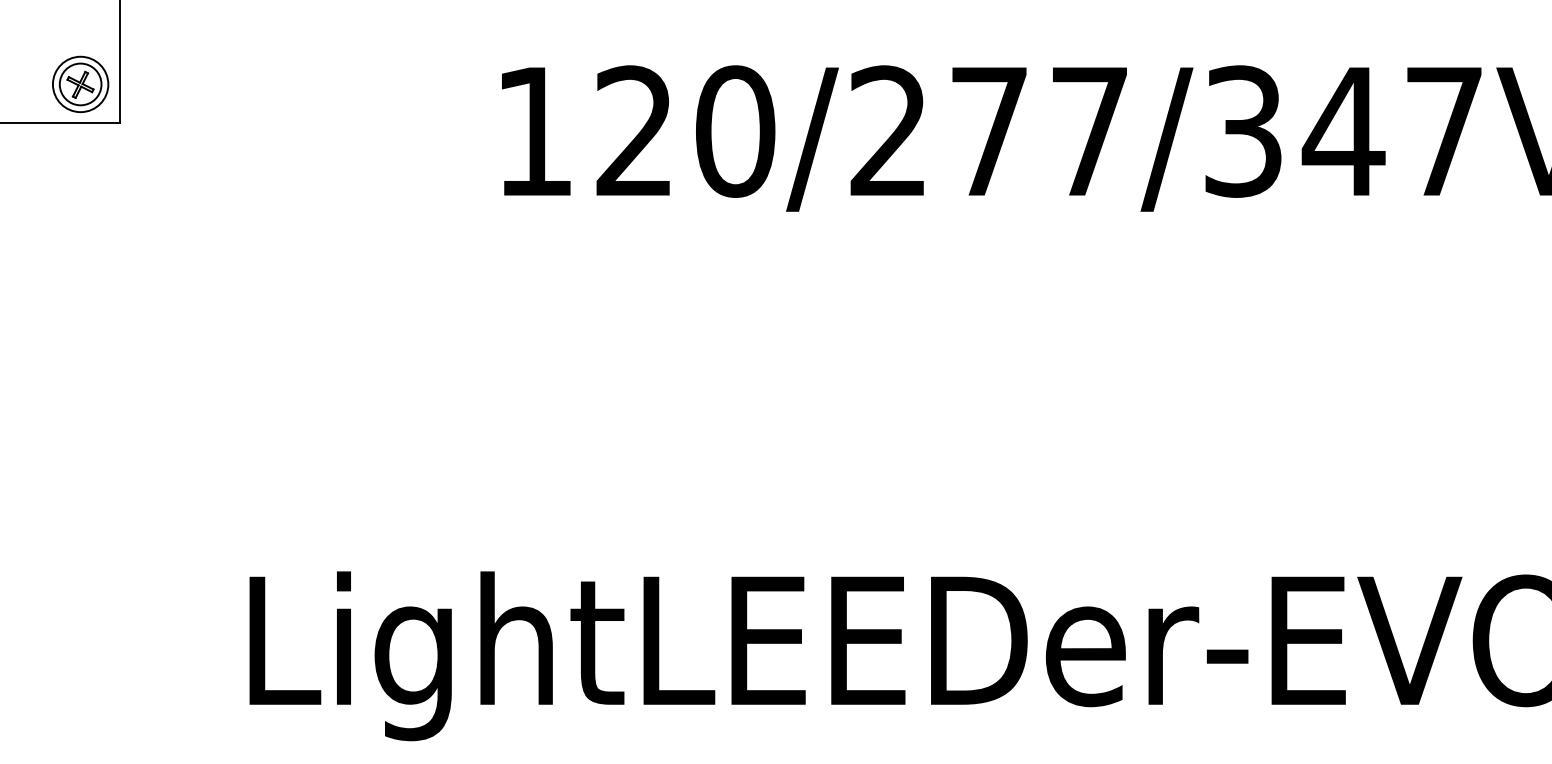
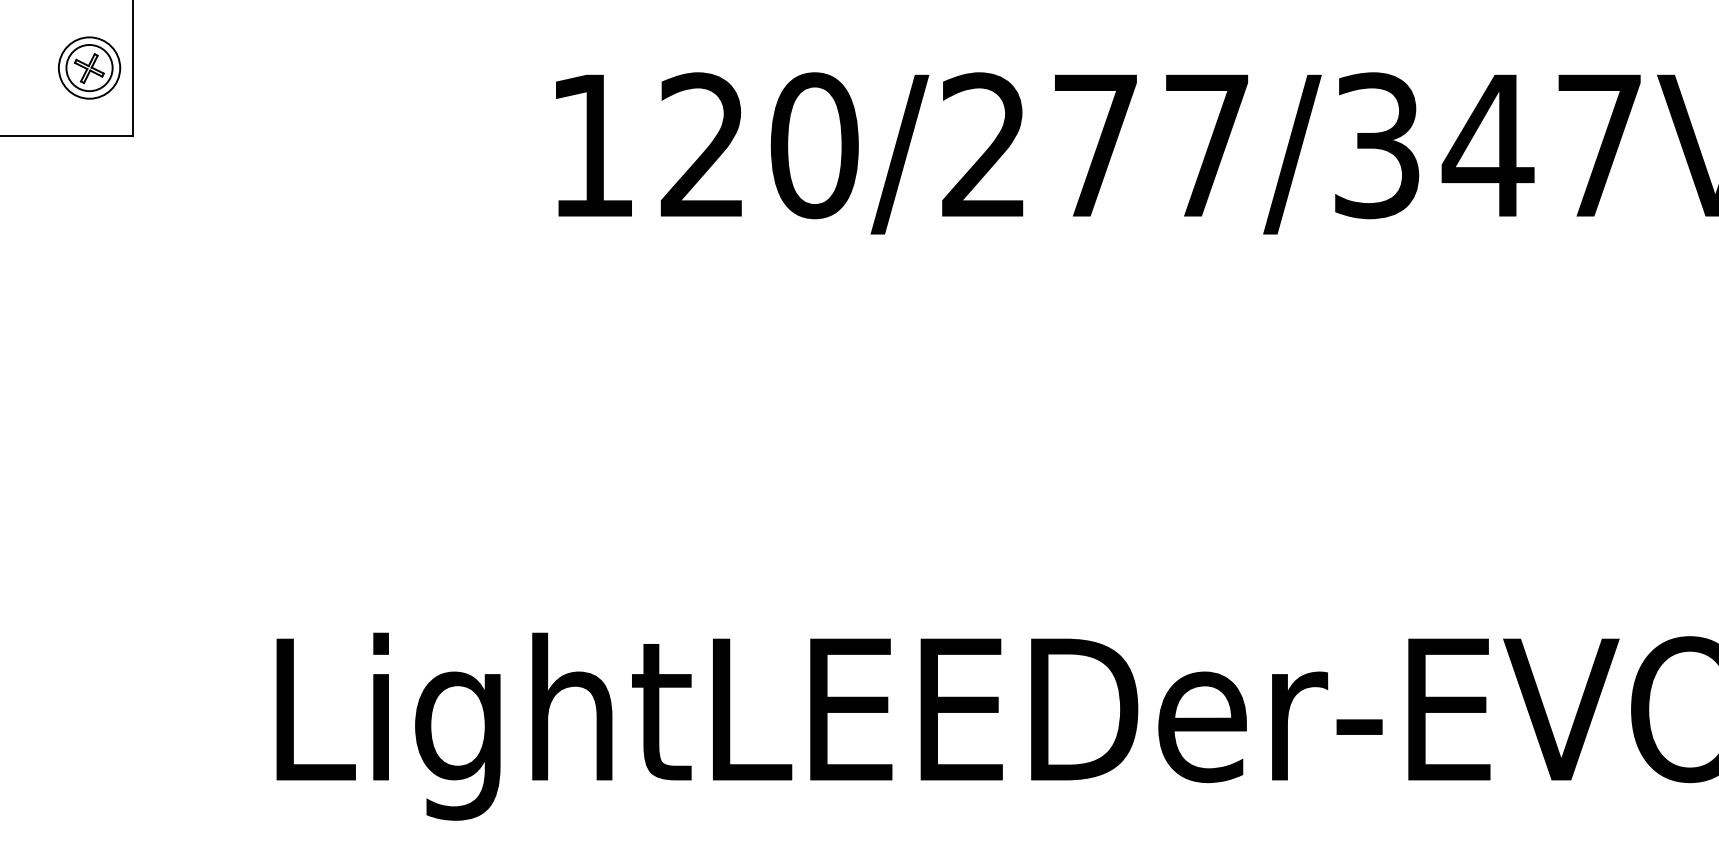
part: (80, 83) -> (89, 67), moved

